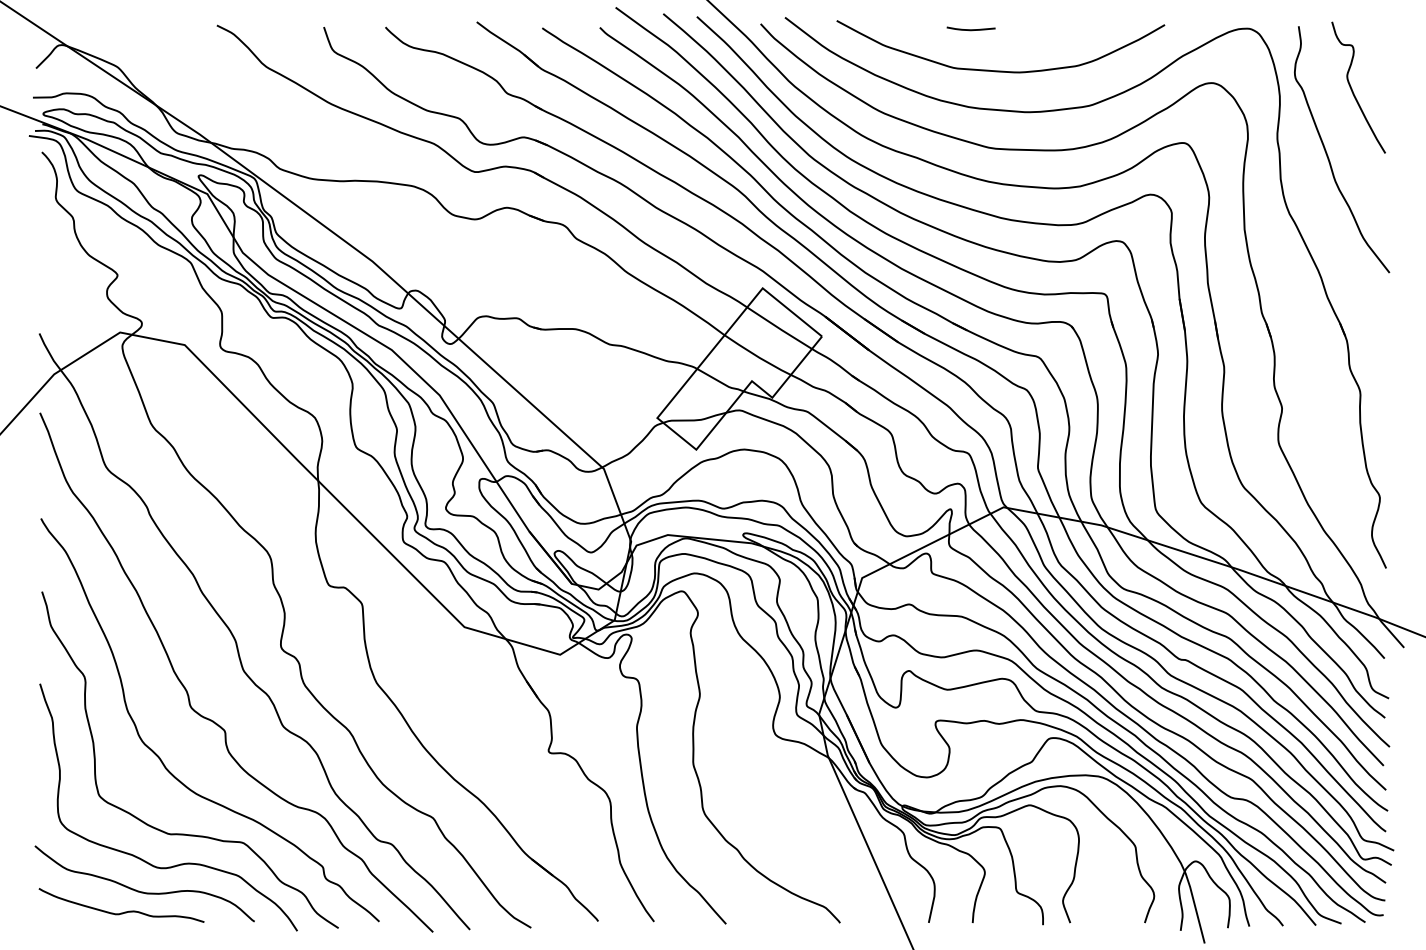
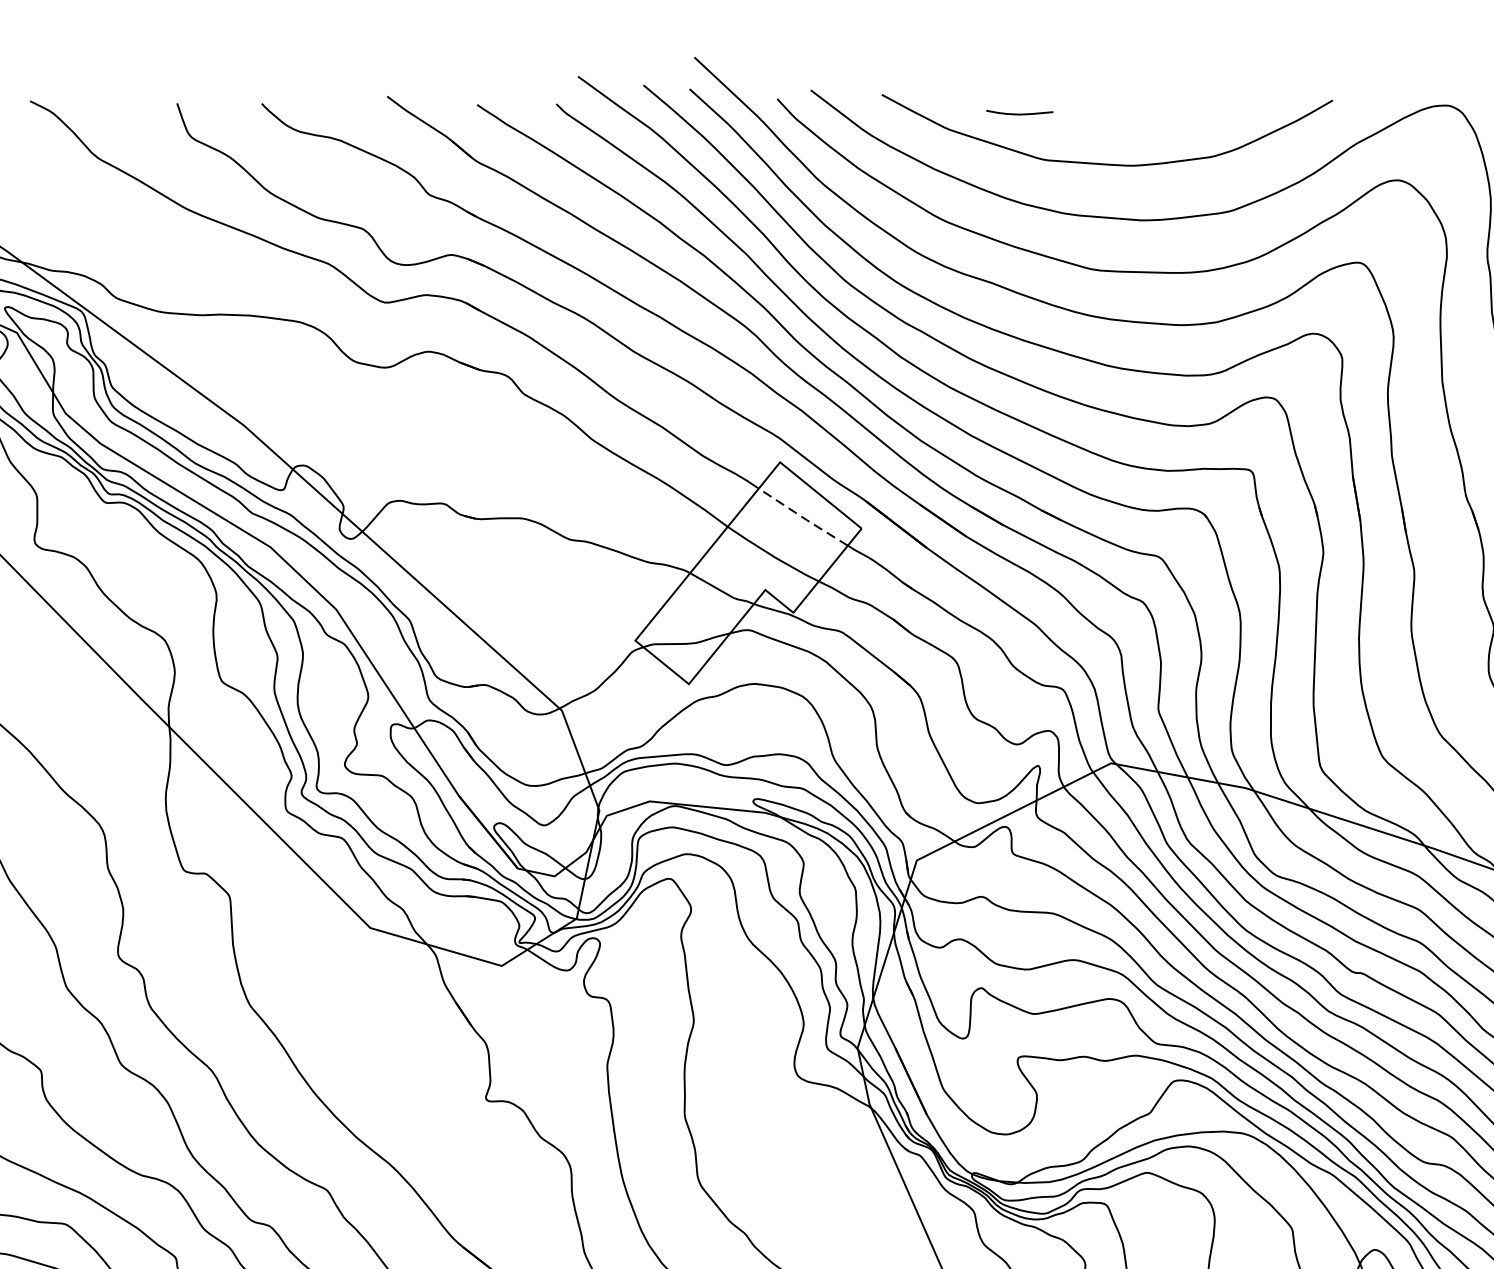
curve: (970, 29) -> (1018, 113), moved
line: (779, 328) -> (803, 517), solid -> dashed

